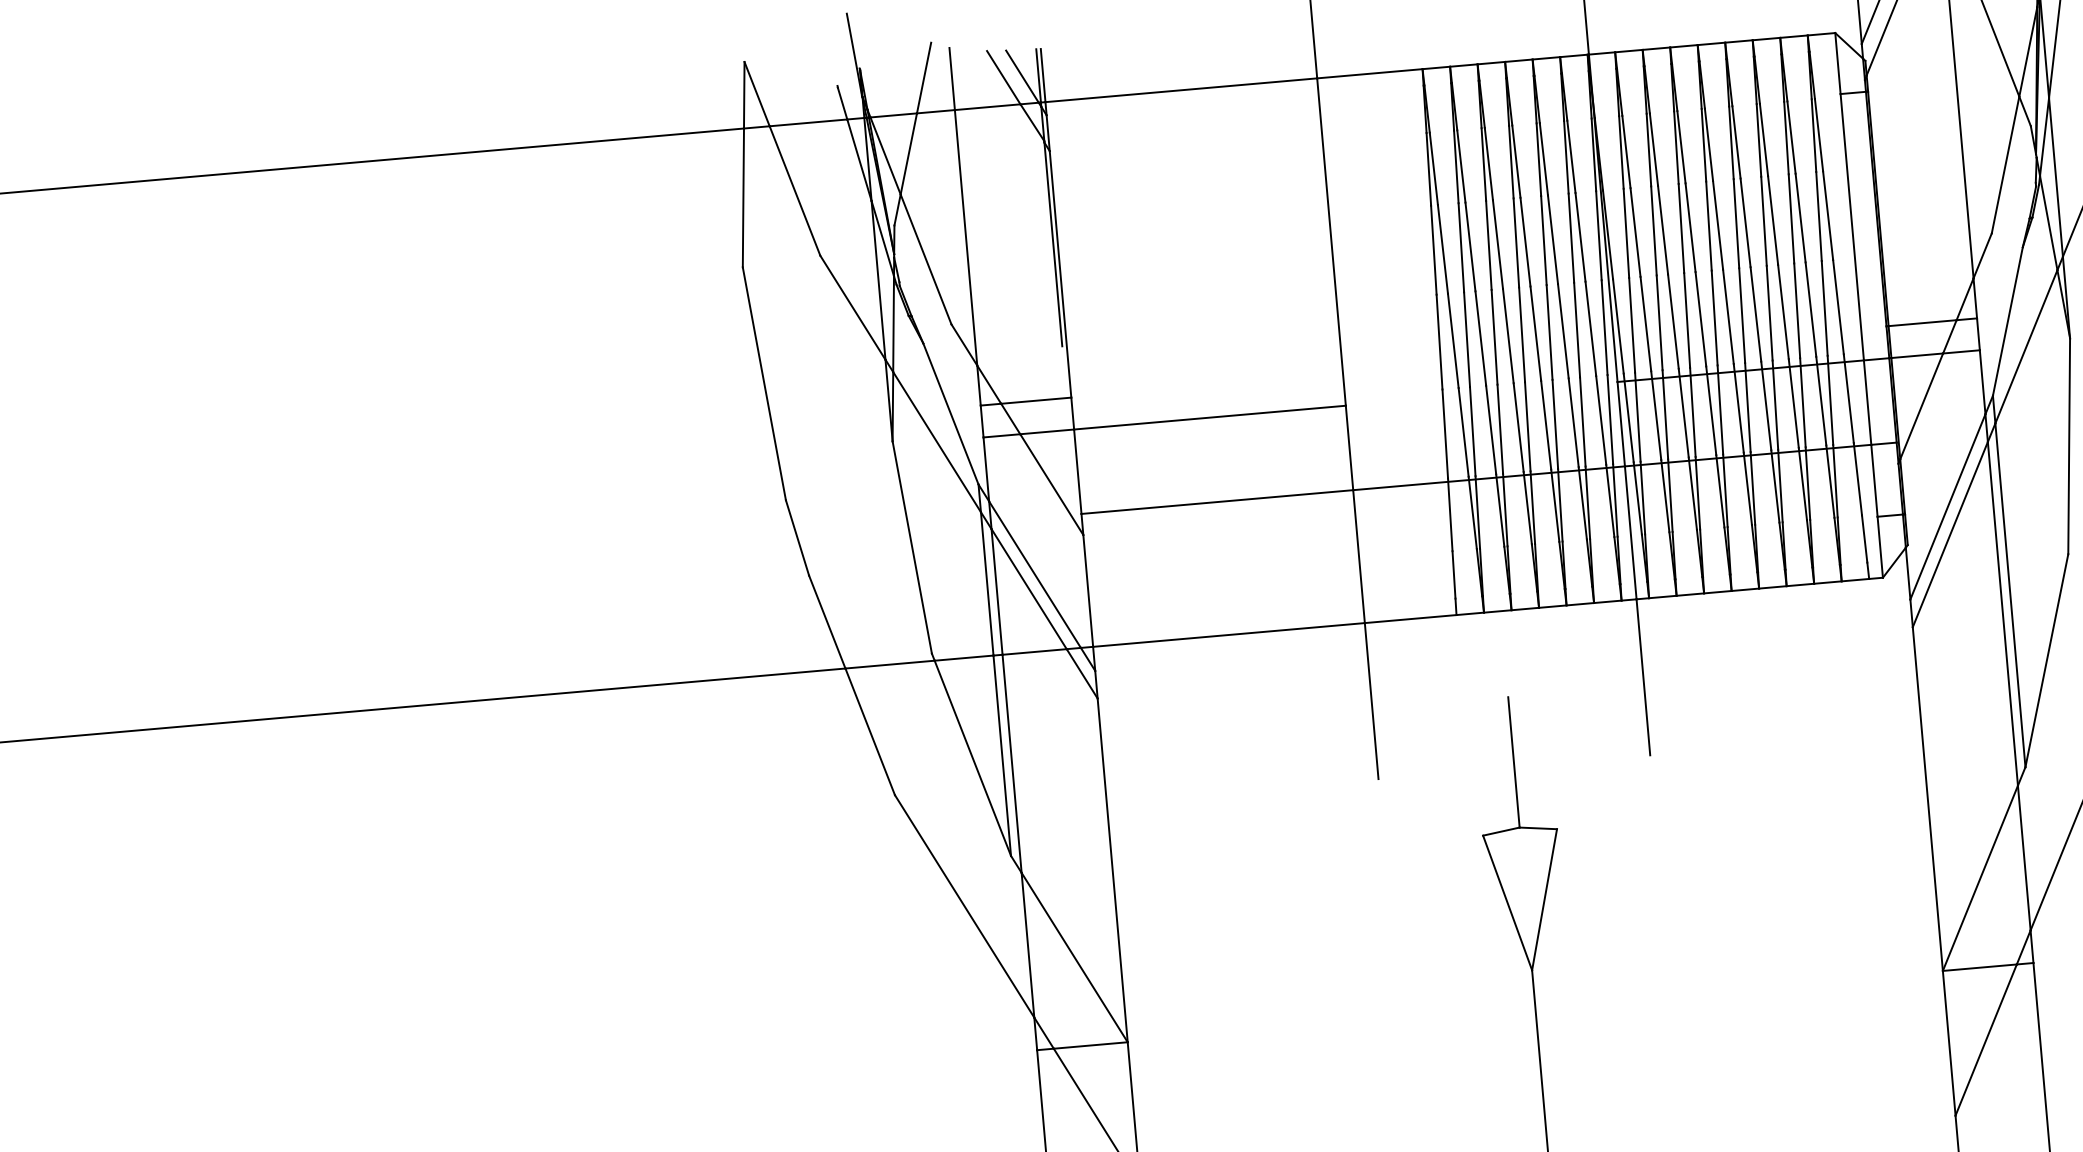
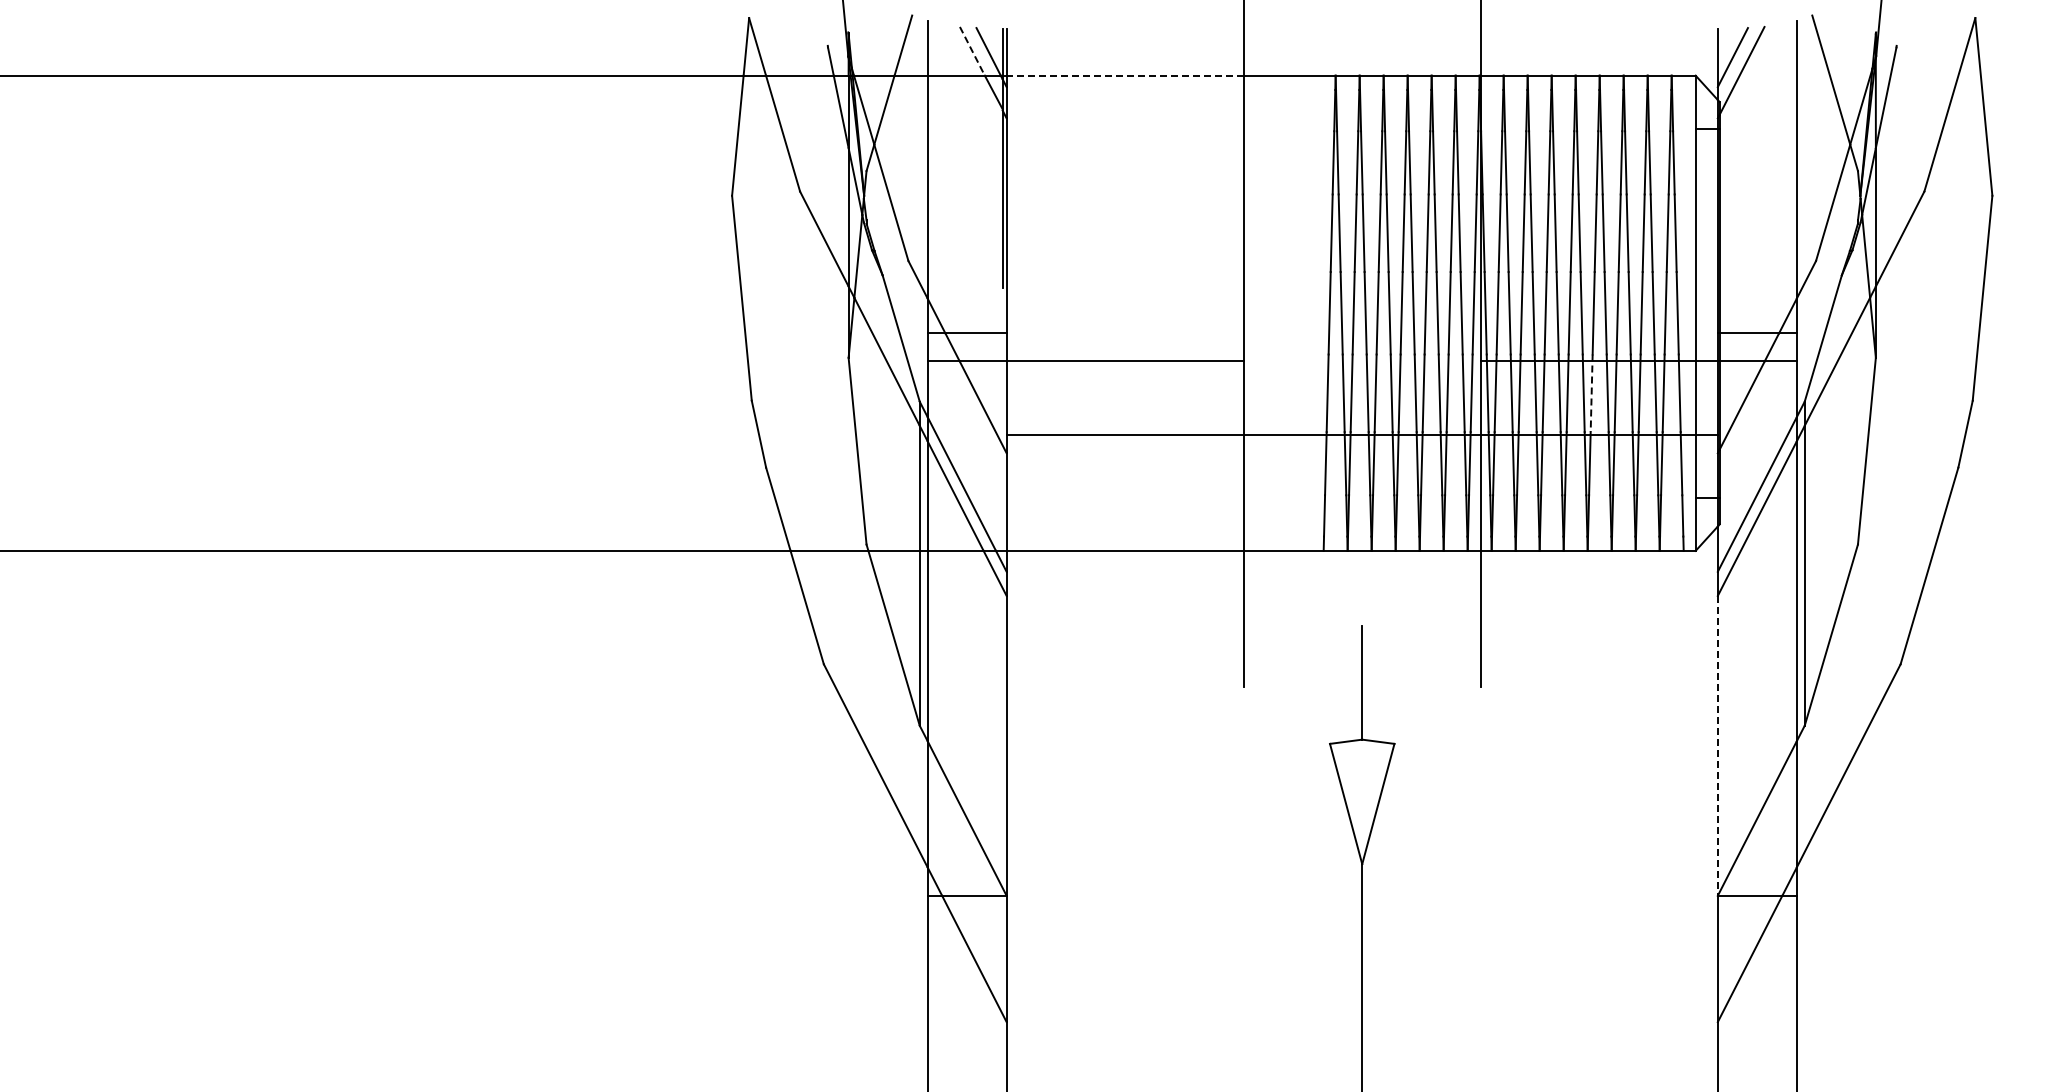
line: (1003, 77) -> (972, 51), solid -> dashed
line: (1181, 90) -> (1125, 75), solid -> dashed
line: (1747, 407) -> (1591, 393), solid -> dashed
line: (1927, 798) -> (1717, 745), solid -> dashed

